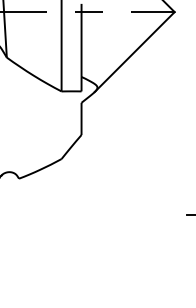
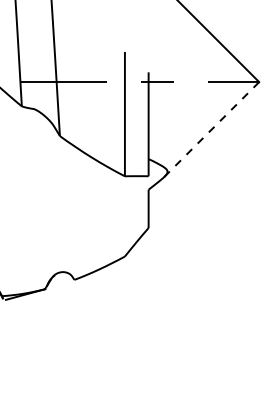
line: (135, 52) -> (212, 129), solid -> dashed

